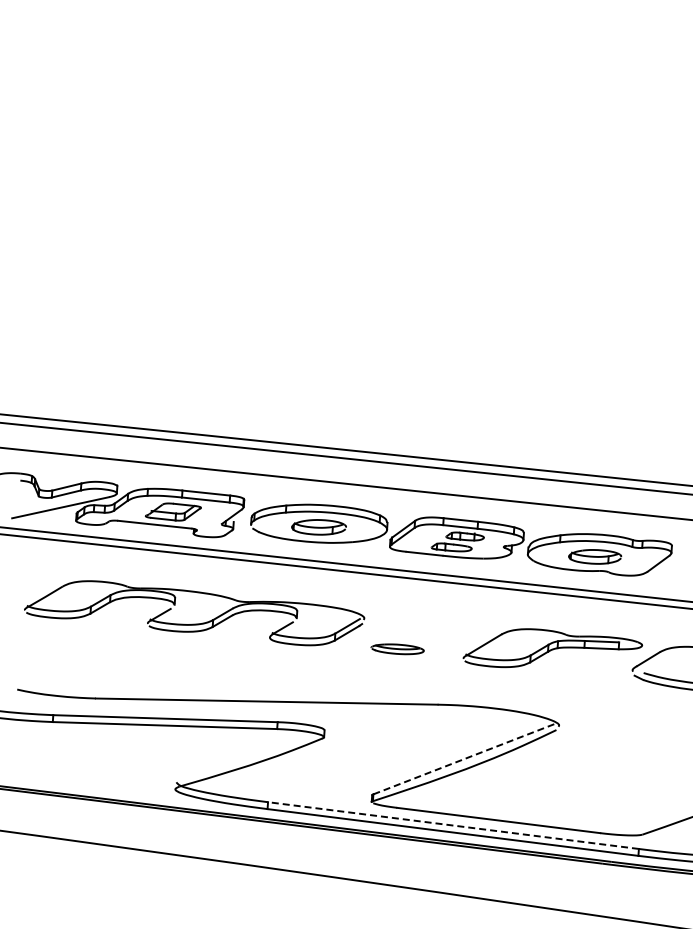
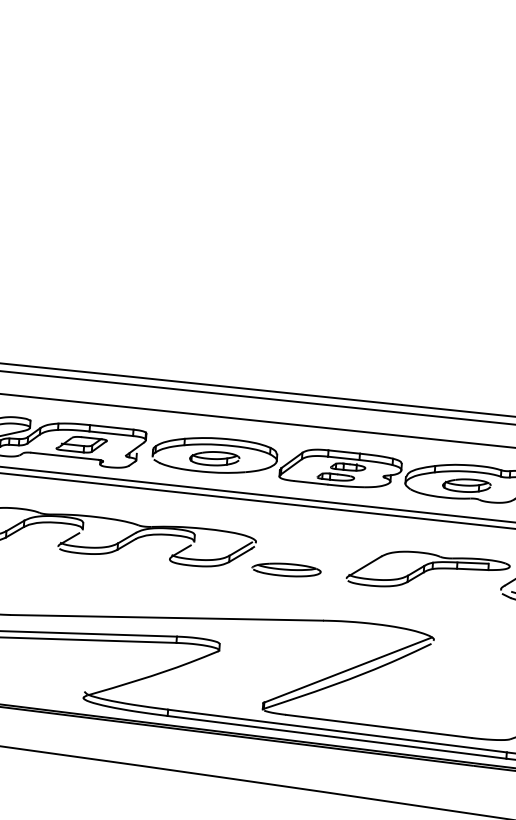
part: (397, 649) -> (286, 570), size x1.43
line: (465, 758) -> (348, 669), dashed -> solid
line: (453, 825) -> (337, 730), dashed -> solid

